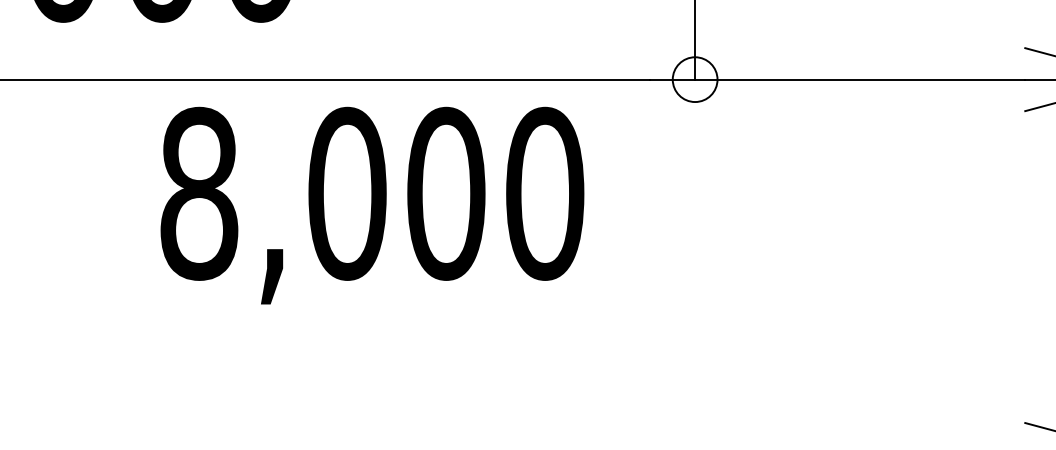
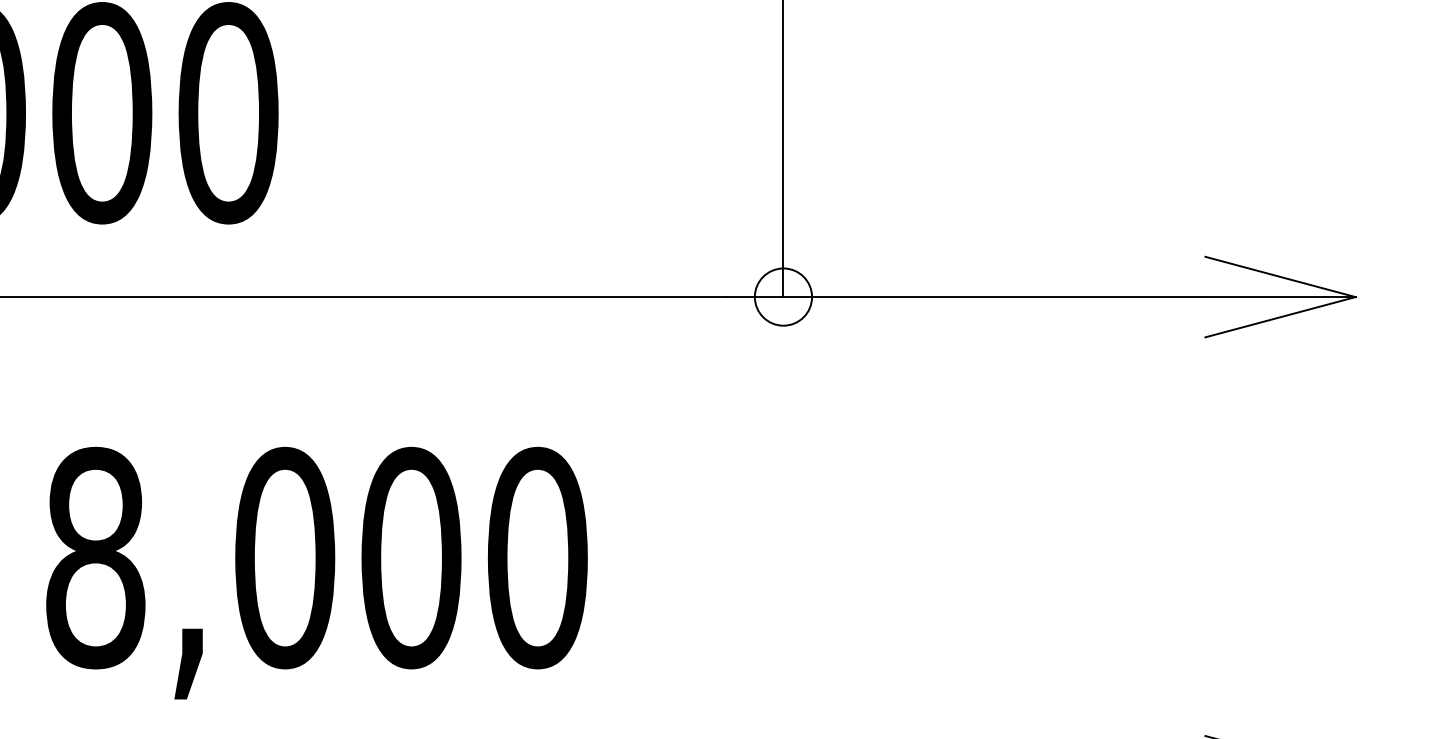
text: (372, 205) -> (316, 572), moved

